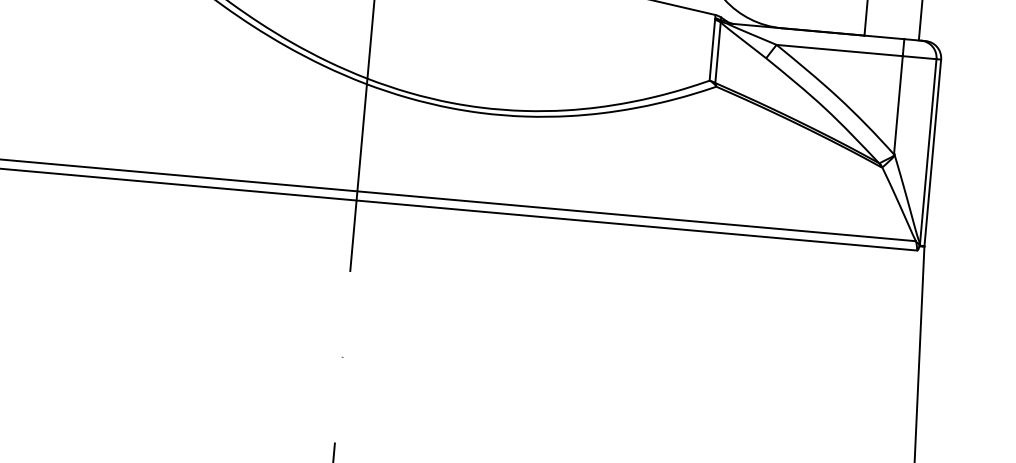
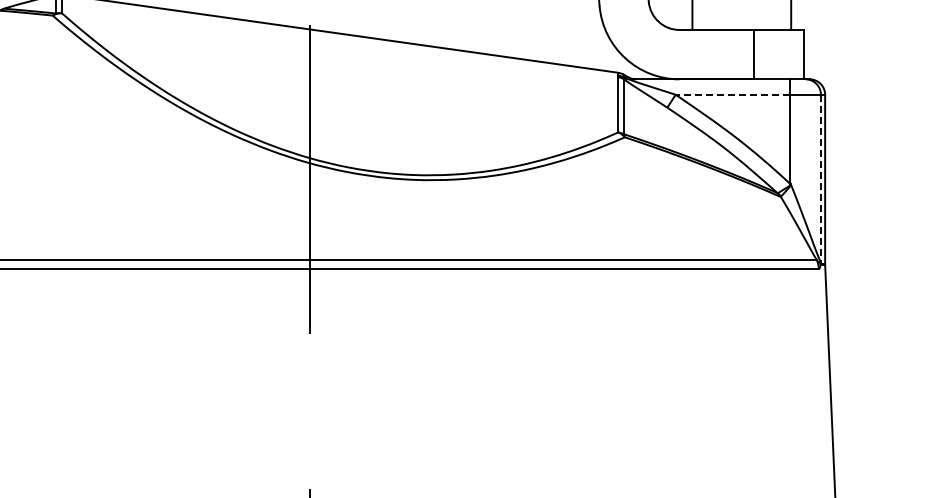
line: (839, 50) -> (732, 94), solid -> dashed
line: (927, 152) -> (820, 179), solid -> dashed

